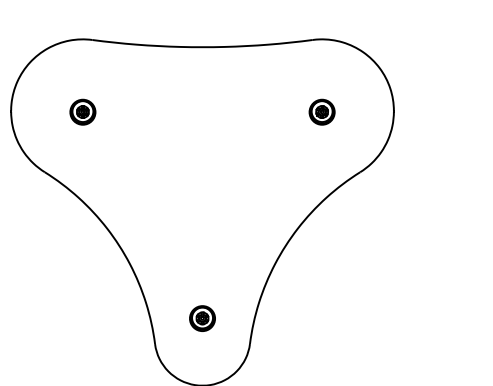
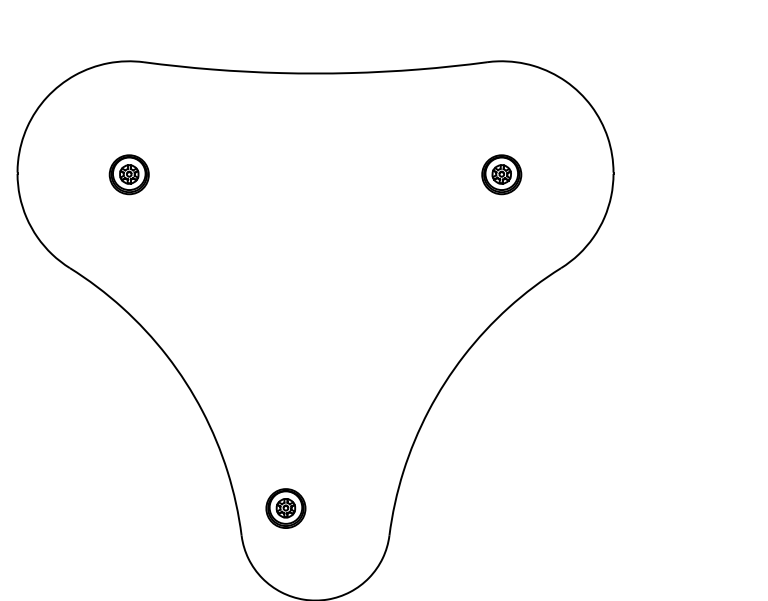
part: (202, 318) -> (285, 508), moved

